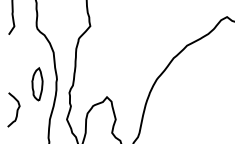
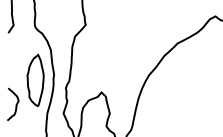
part: (37, 83) -> (35, 79), size x1.67

